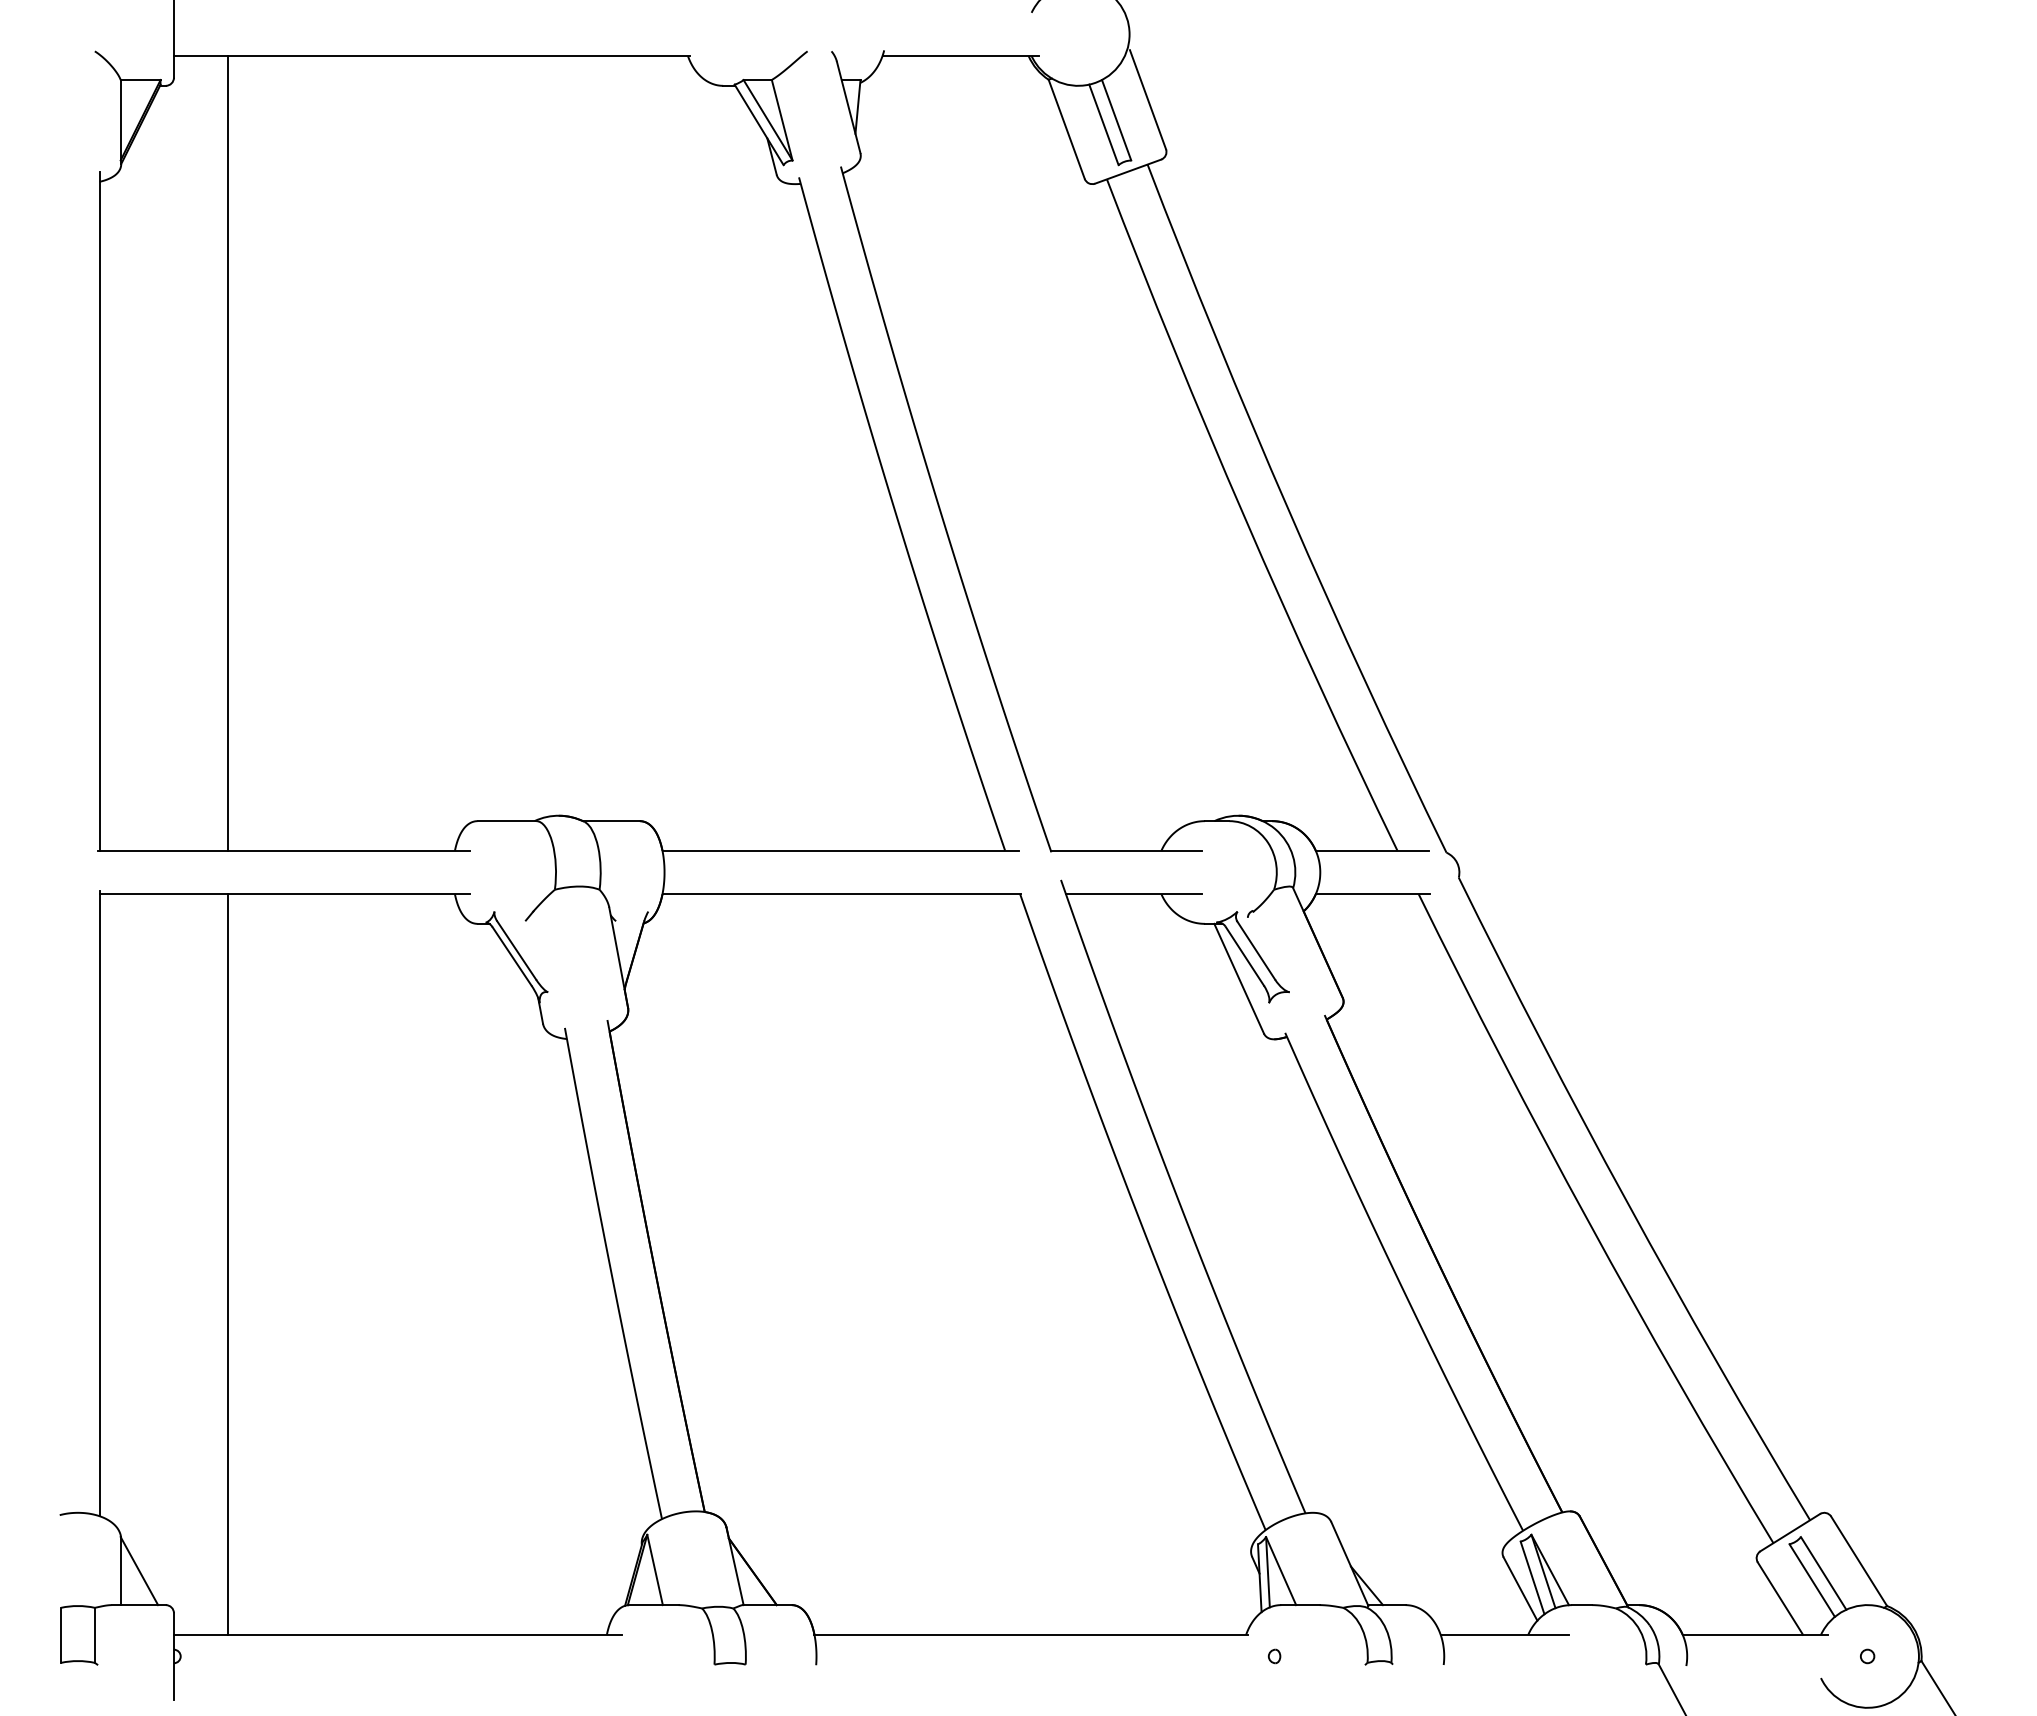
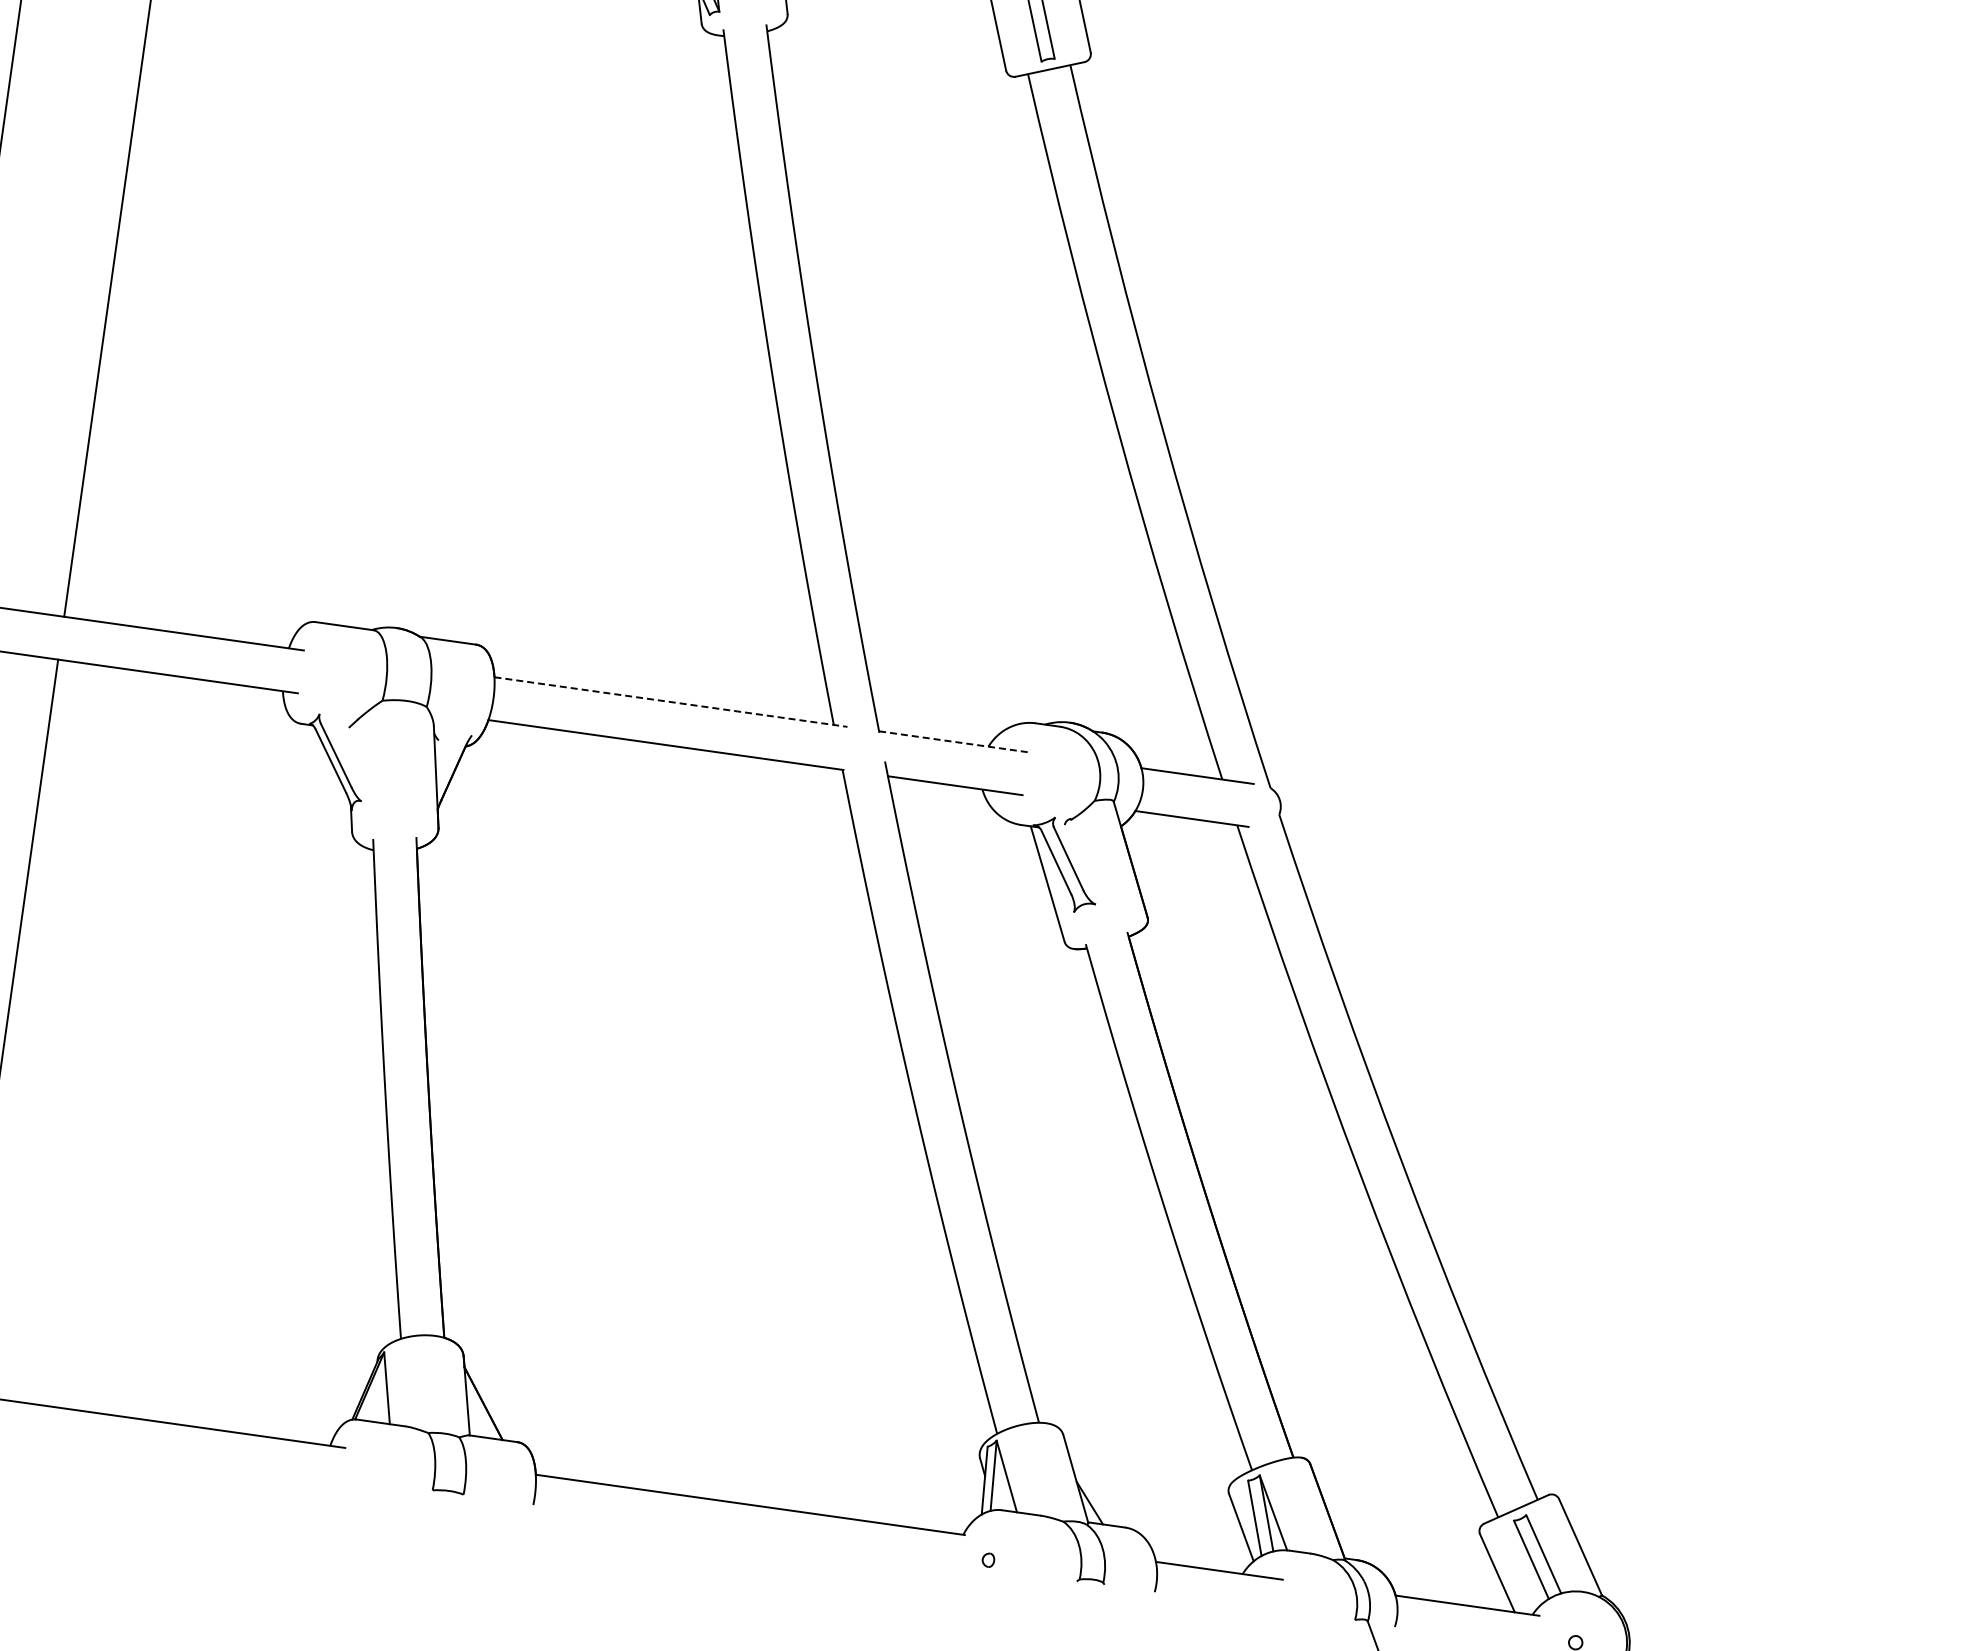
line: (841, 850) -> (671, 701), solid -> dashed
line: (1126, 850) -> (954, 741), solid -> dashed

